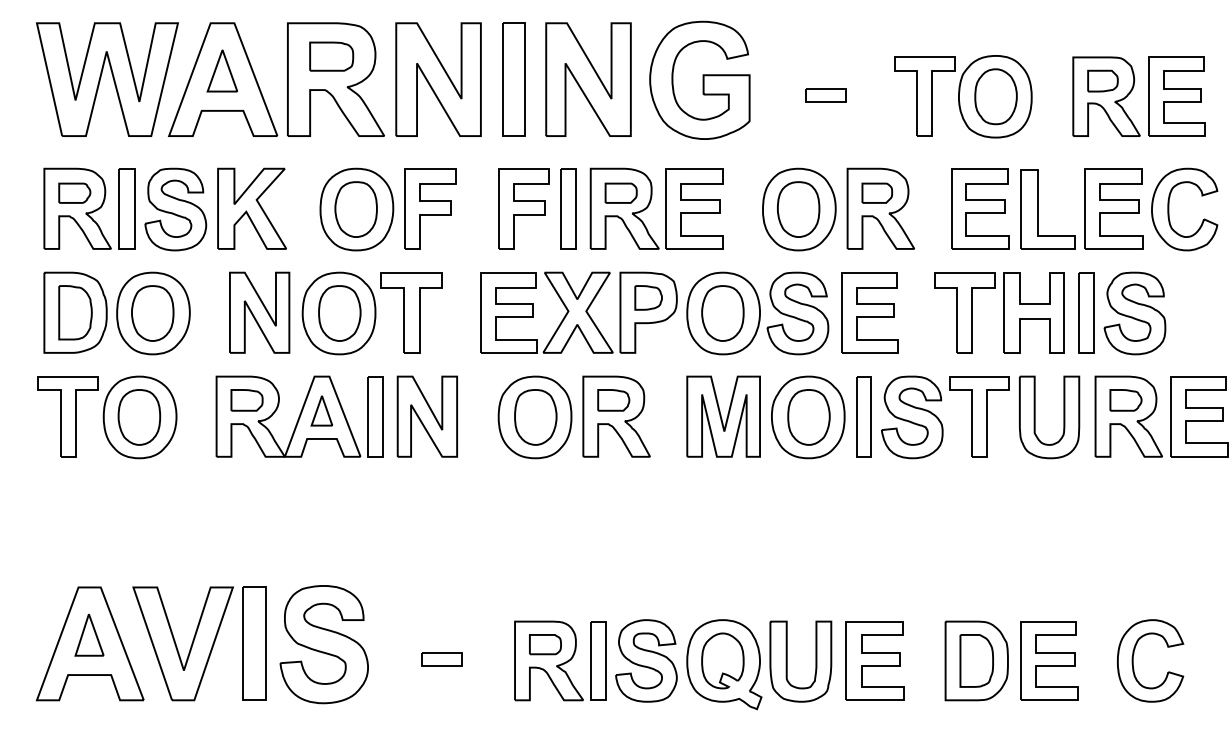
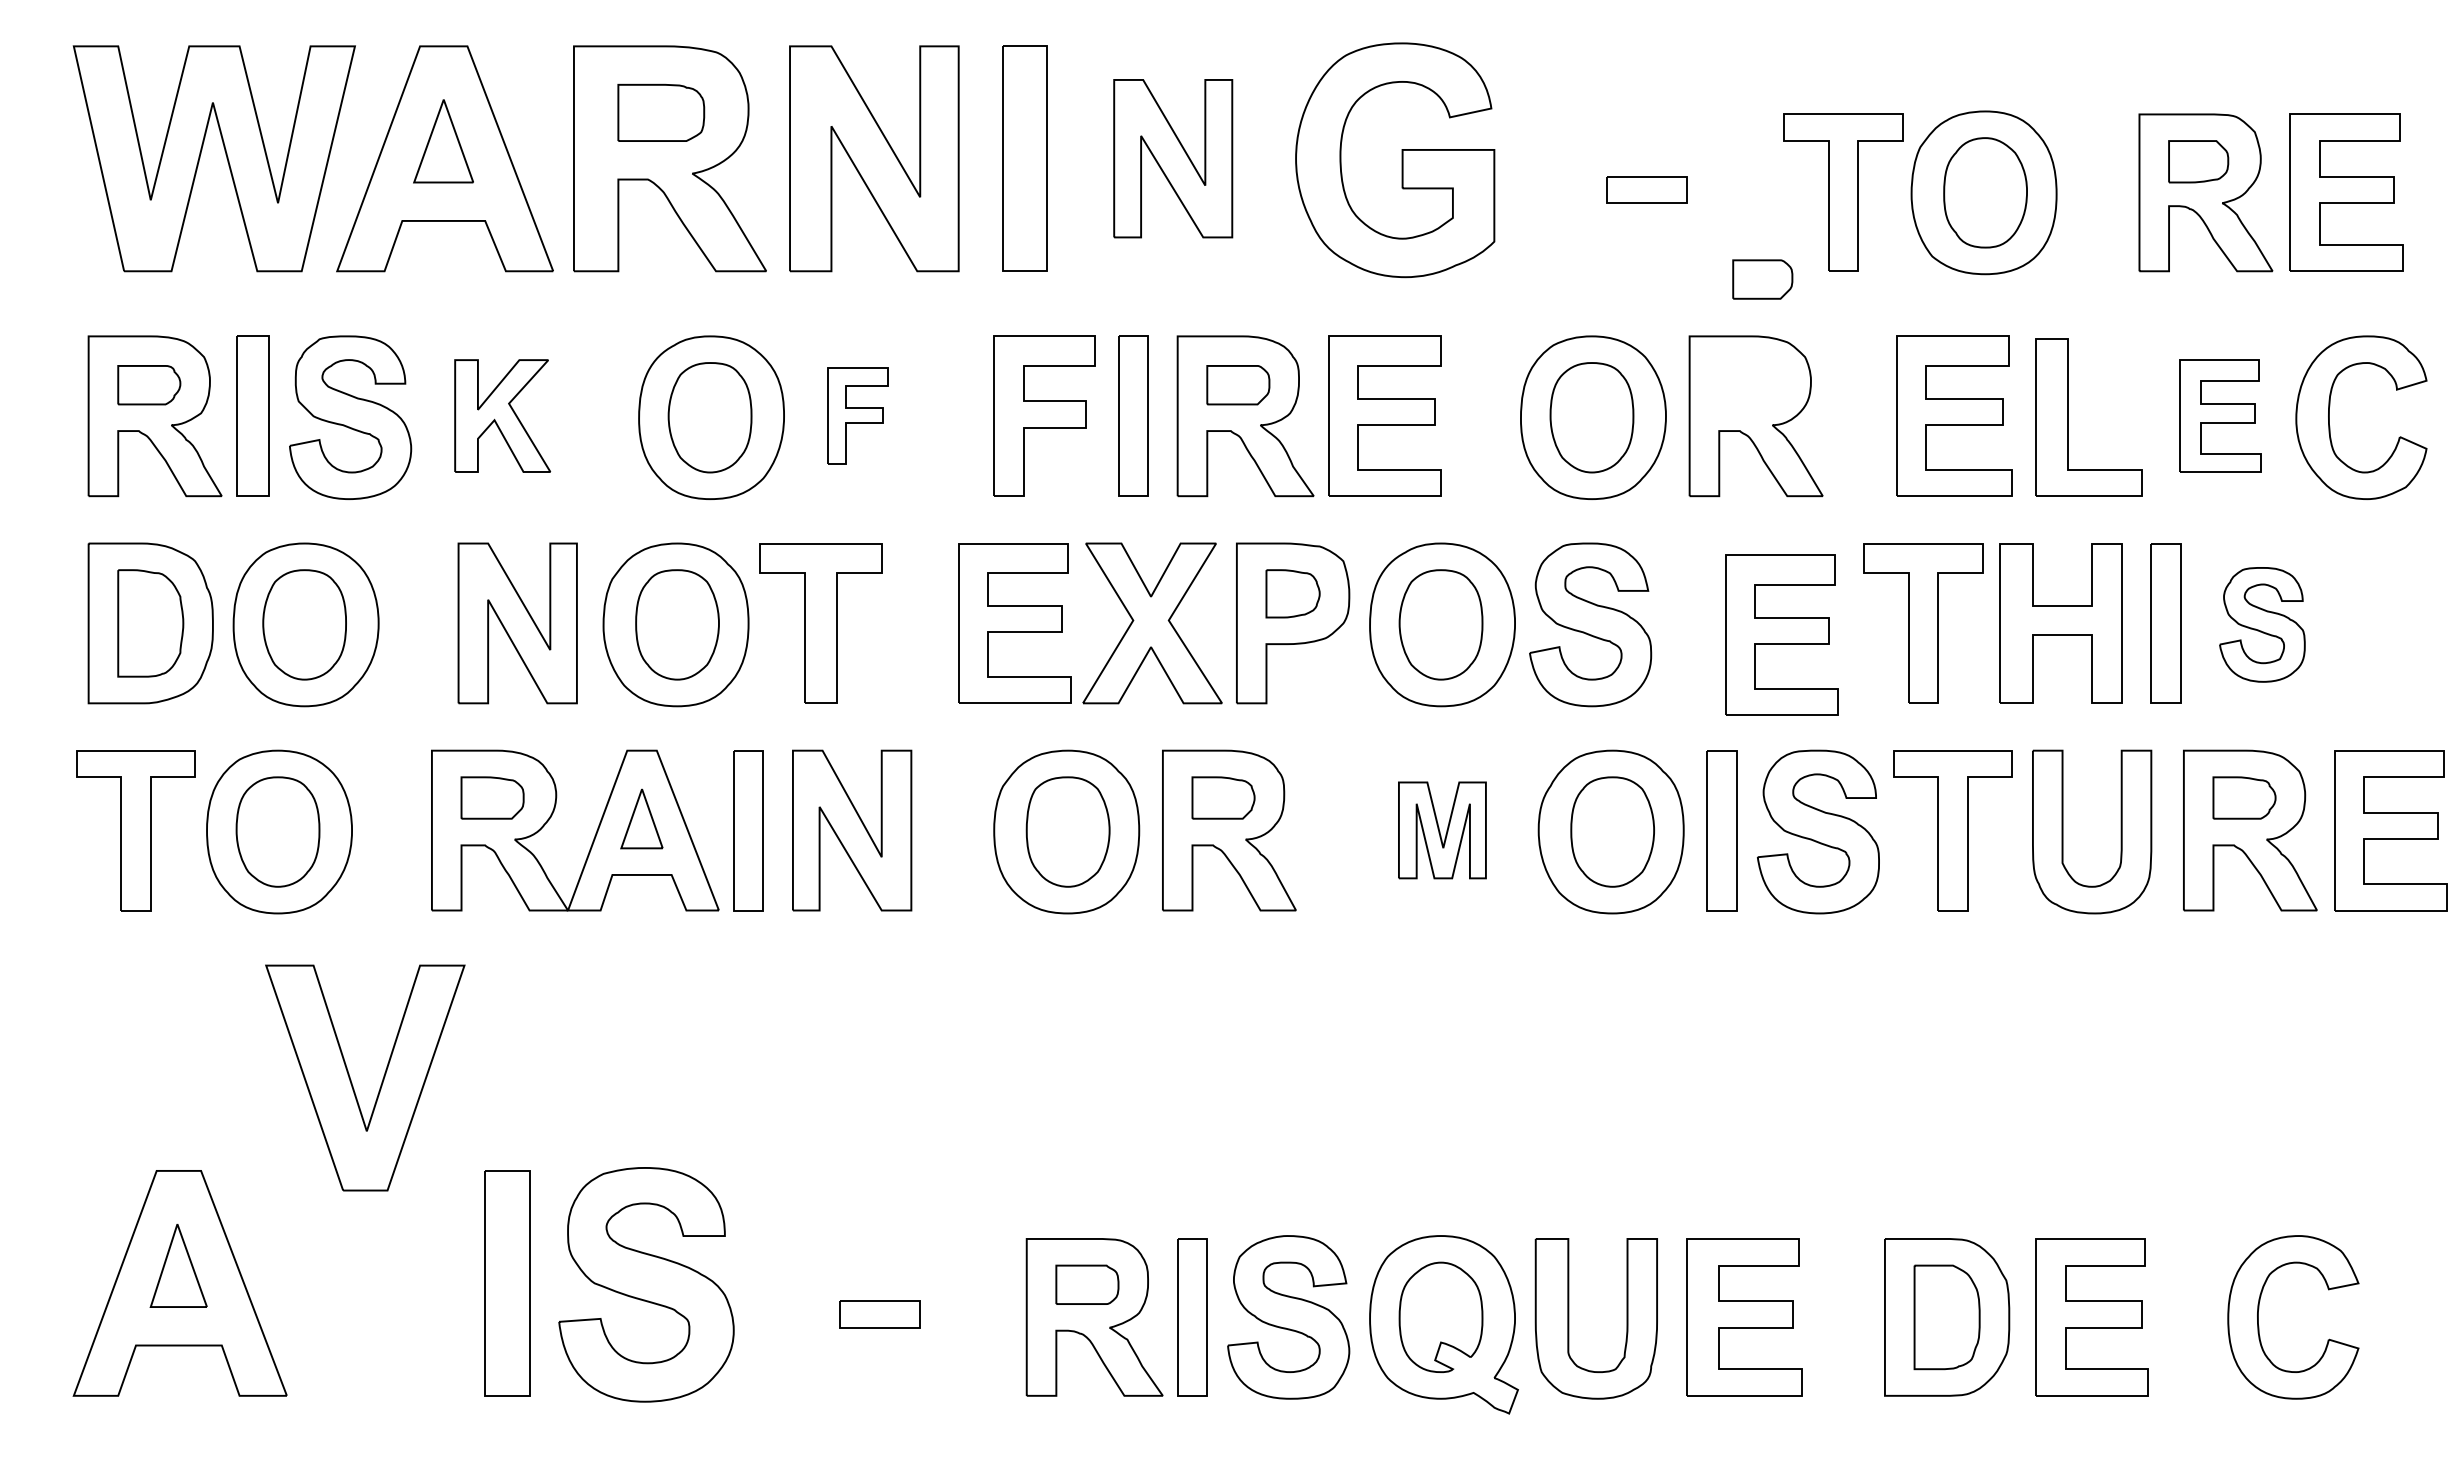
part: (588, 79) -> (1173, 158), size x0.7
part: (877, 192) -> (1763, 278), moved
part: (251, 208) -> (501, 415), size x0.7
part: (430, 208) -> (858, 415), size x0.6
part: (1113, 208) -> (2219, 415), size x0.7
part: (869, 312) -> (1781, 634), moved
part: (1134, 313) -> (2261, 624), size x0.7
part: (723, 416) -> (1442, 830), size x0.6
part: (182, 643) -> (363, 1077), moved

